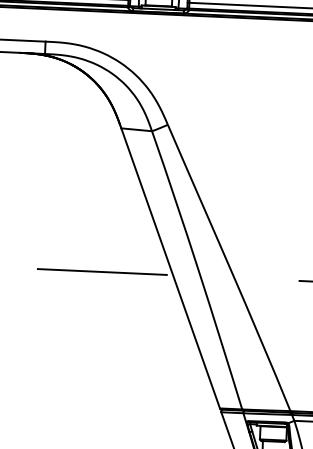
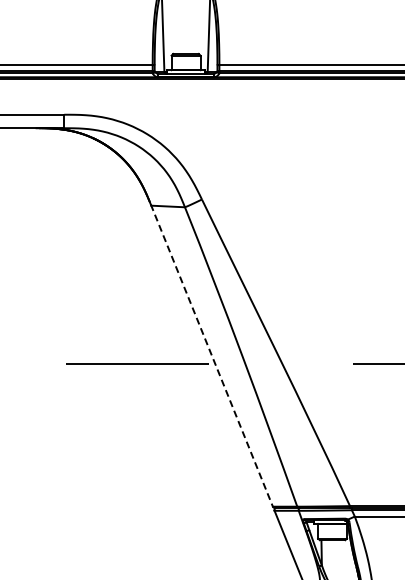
line: (170, 267) -> (211, 355), solid -> dashed

